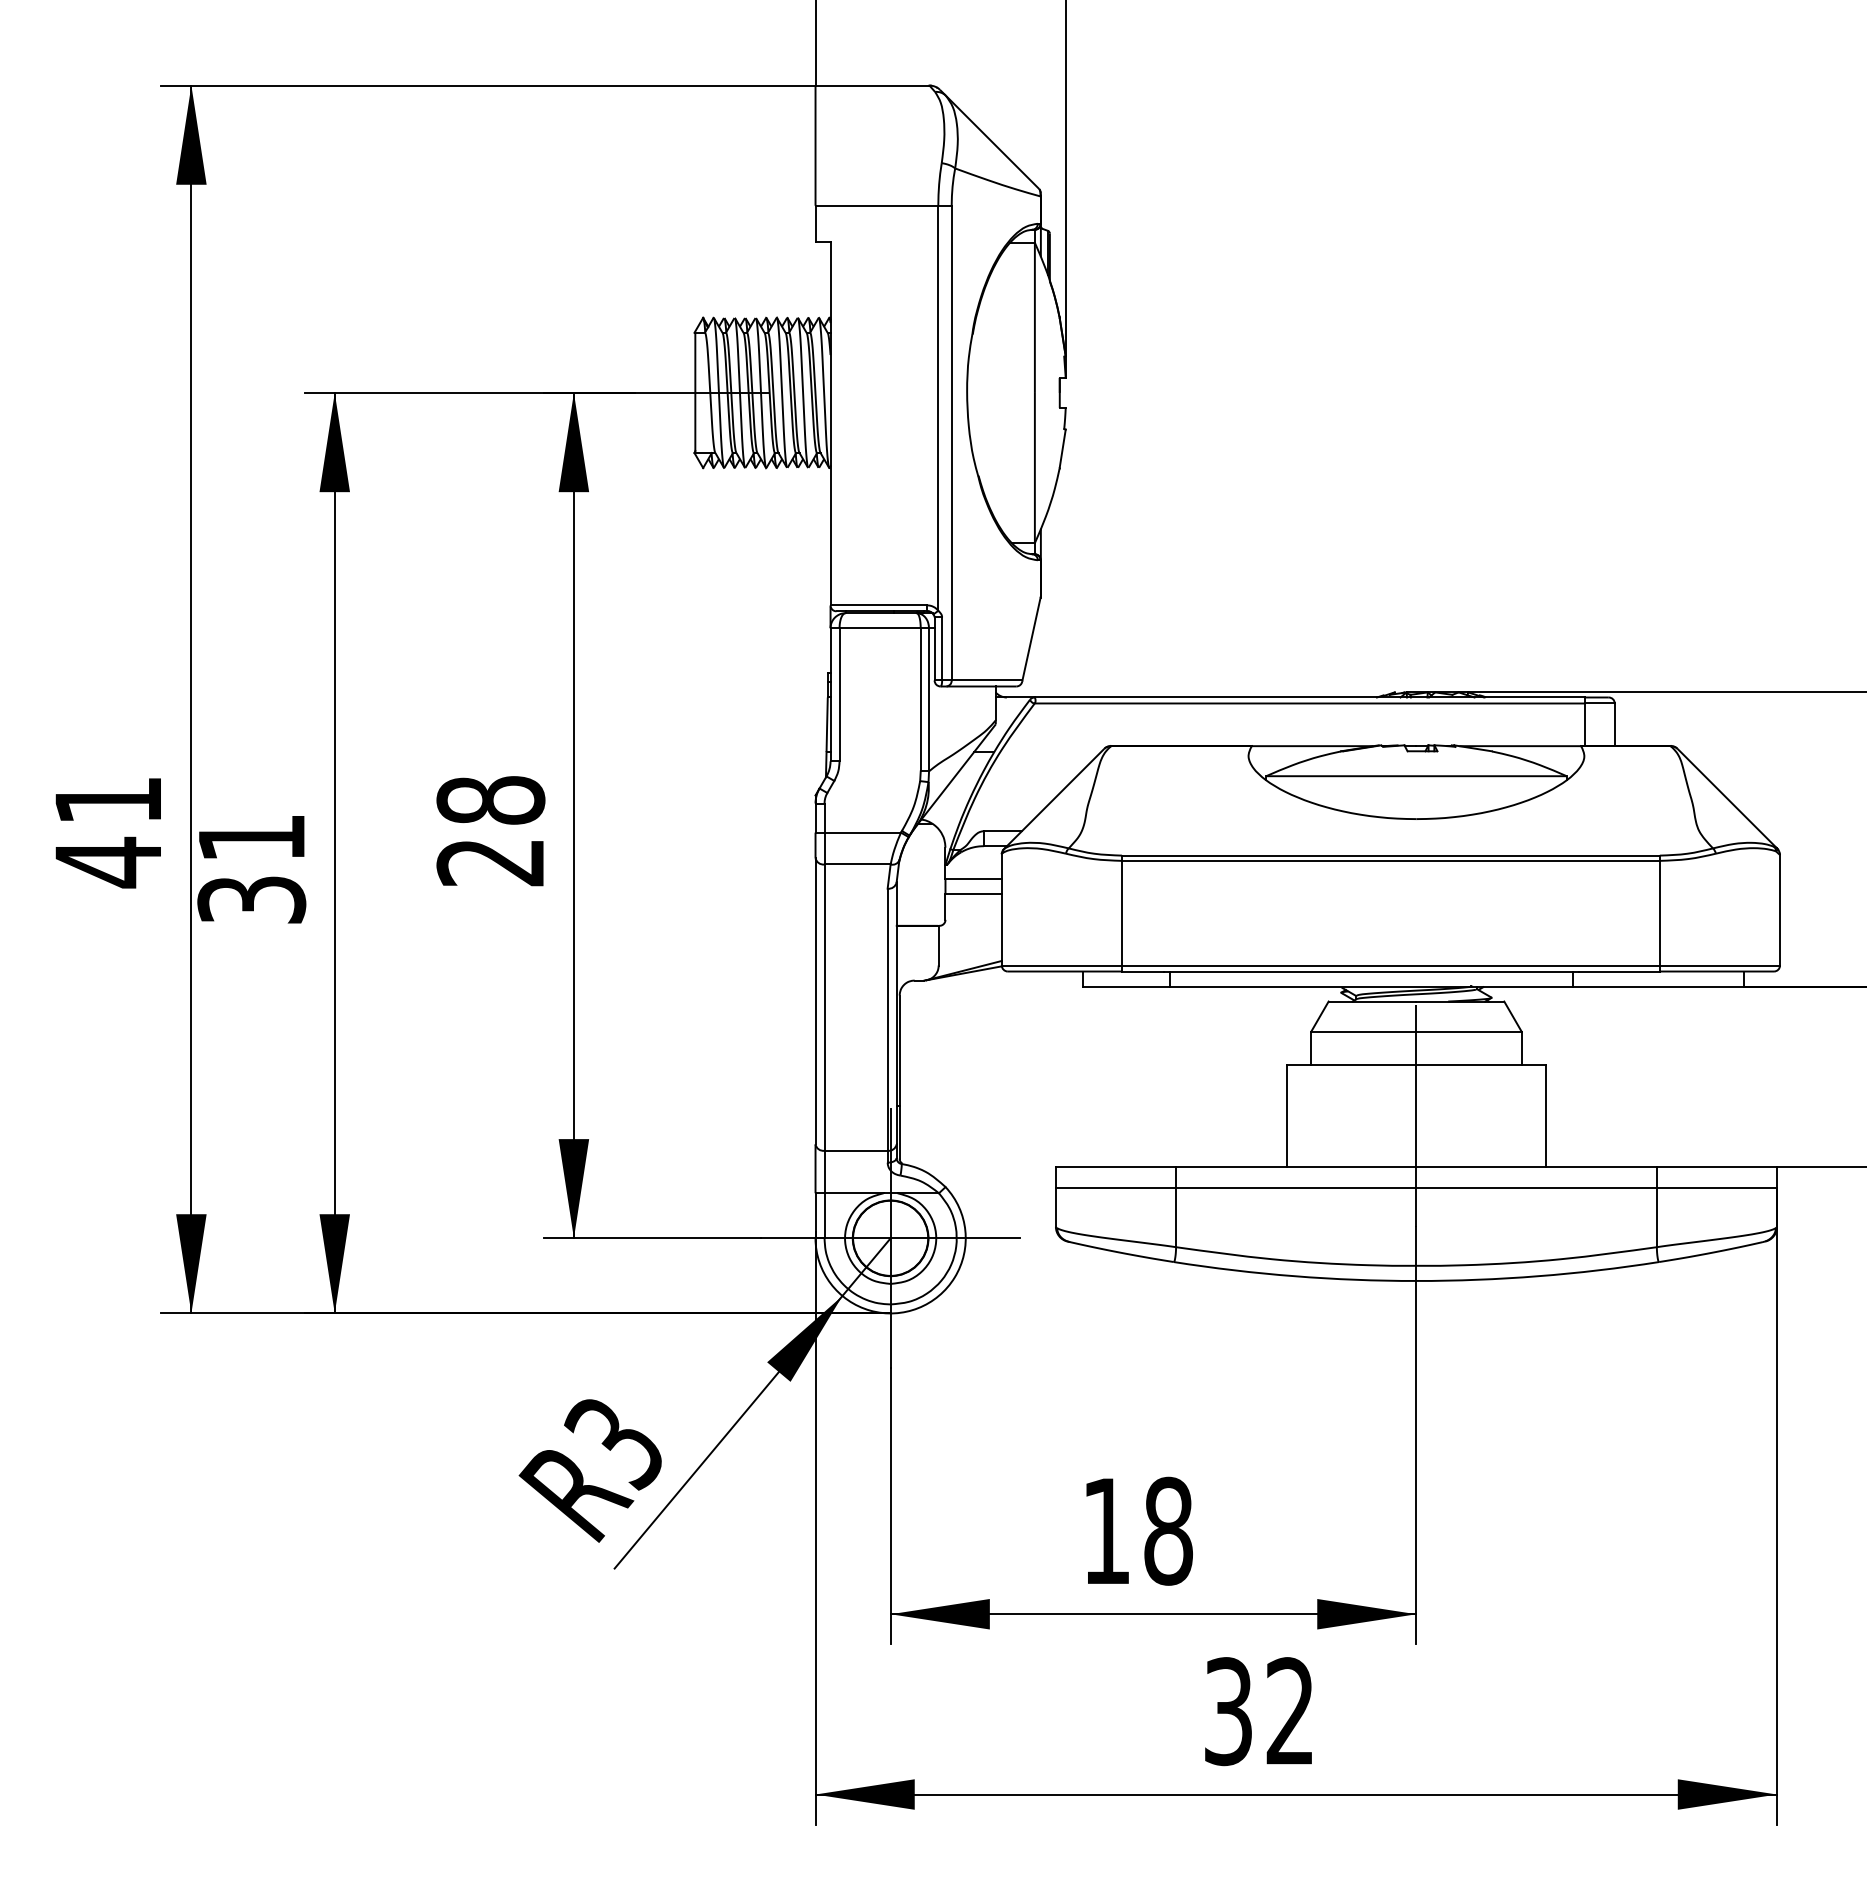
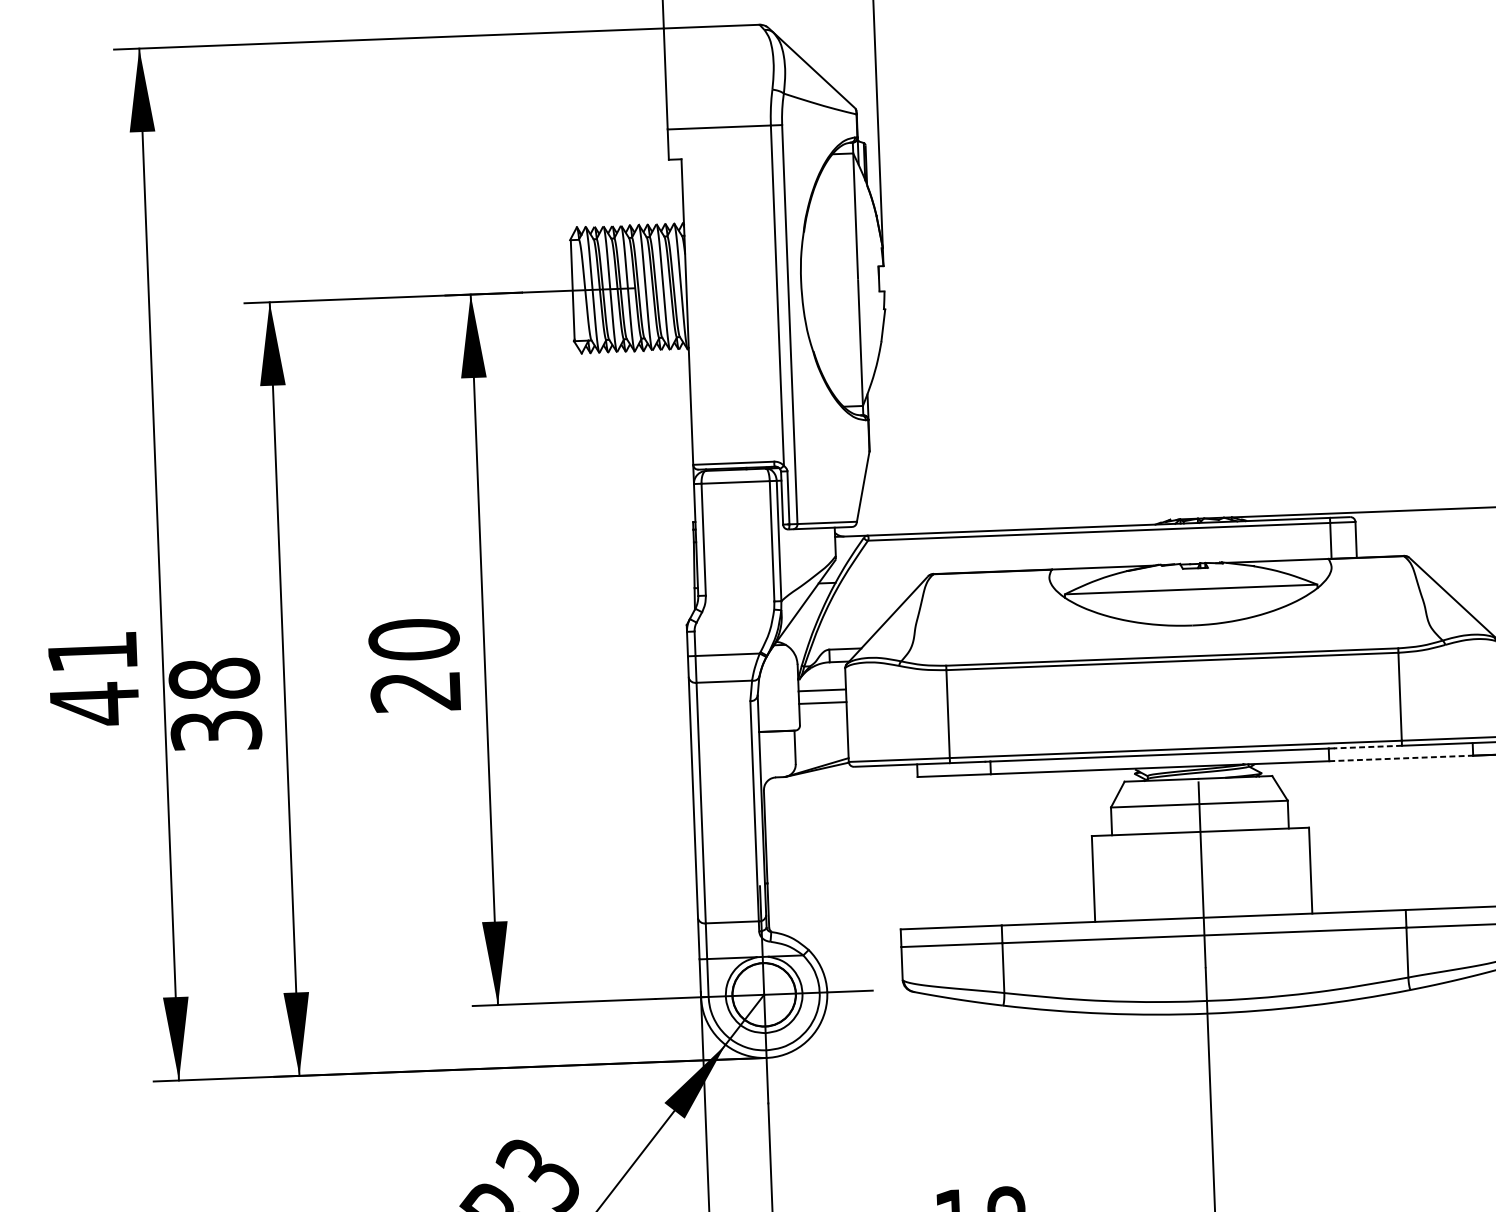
text: (490, 800) -> (413, 639), 28 -> 20
text: (251, 837) -> (214, 678), 31 -> 38
line: (1619, 971) -> (1368, 747), solid -> dashed
line: (1658, 986) -> (1401, 758), solid -> dashed

